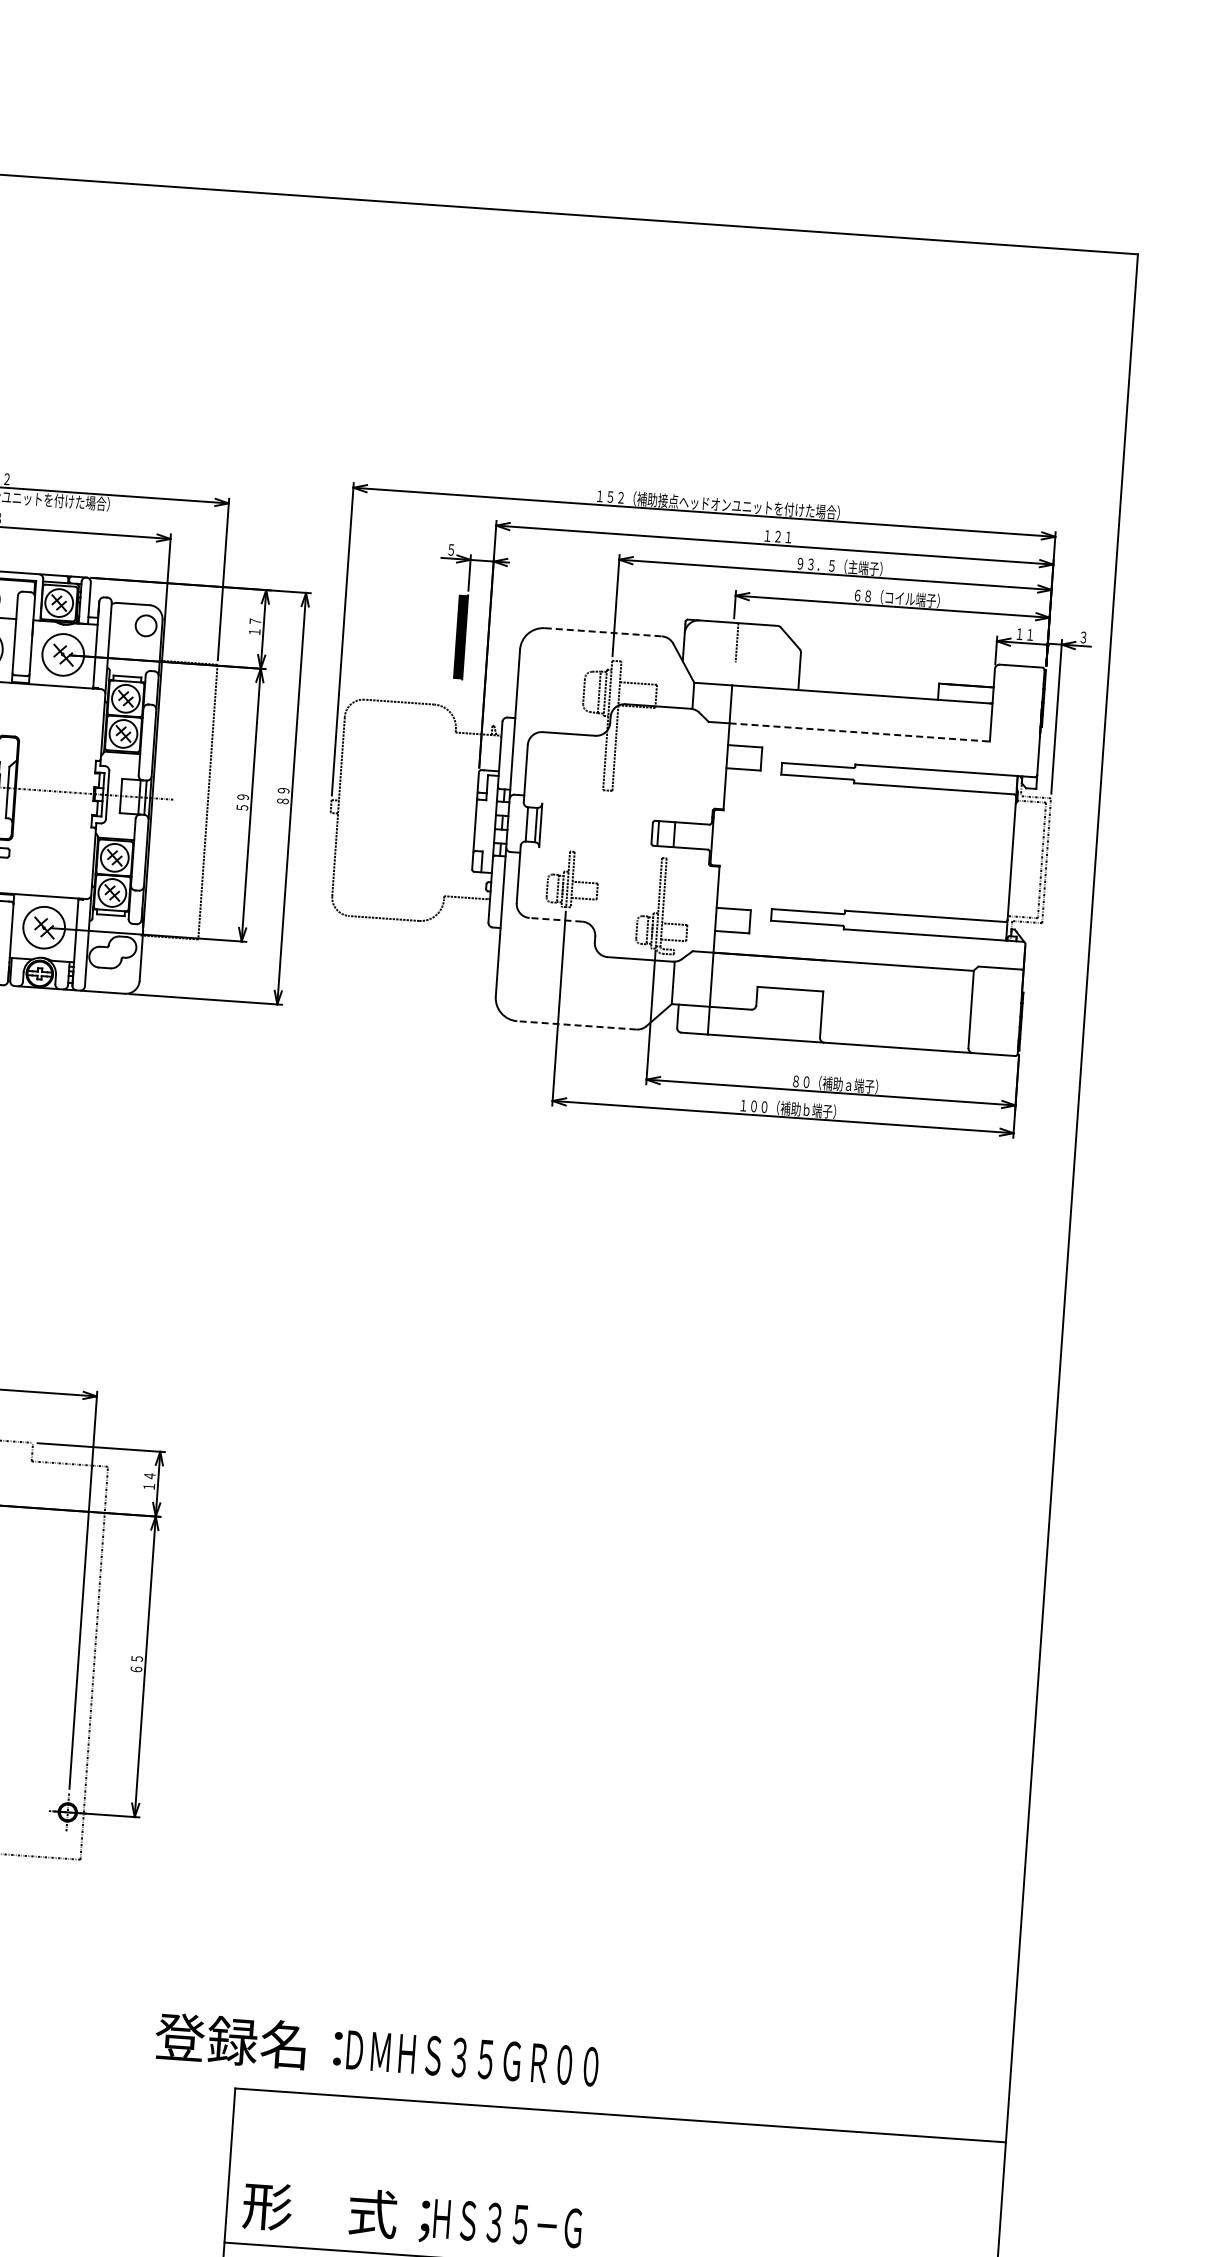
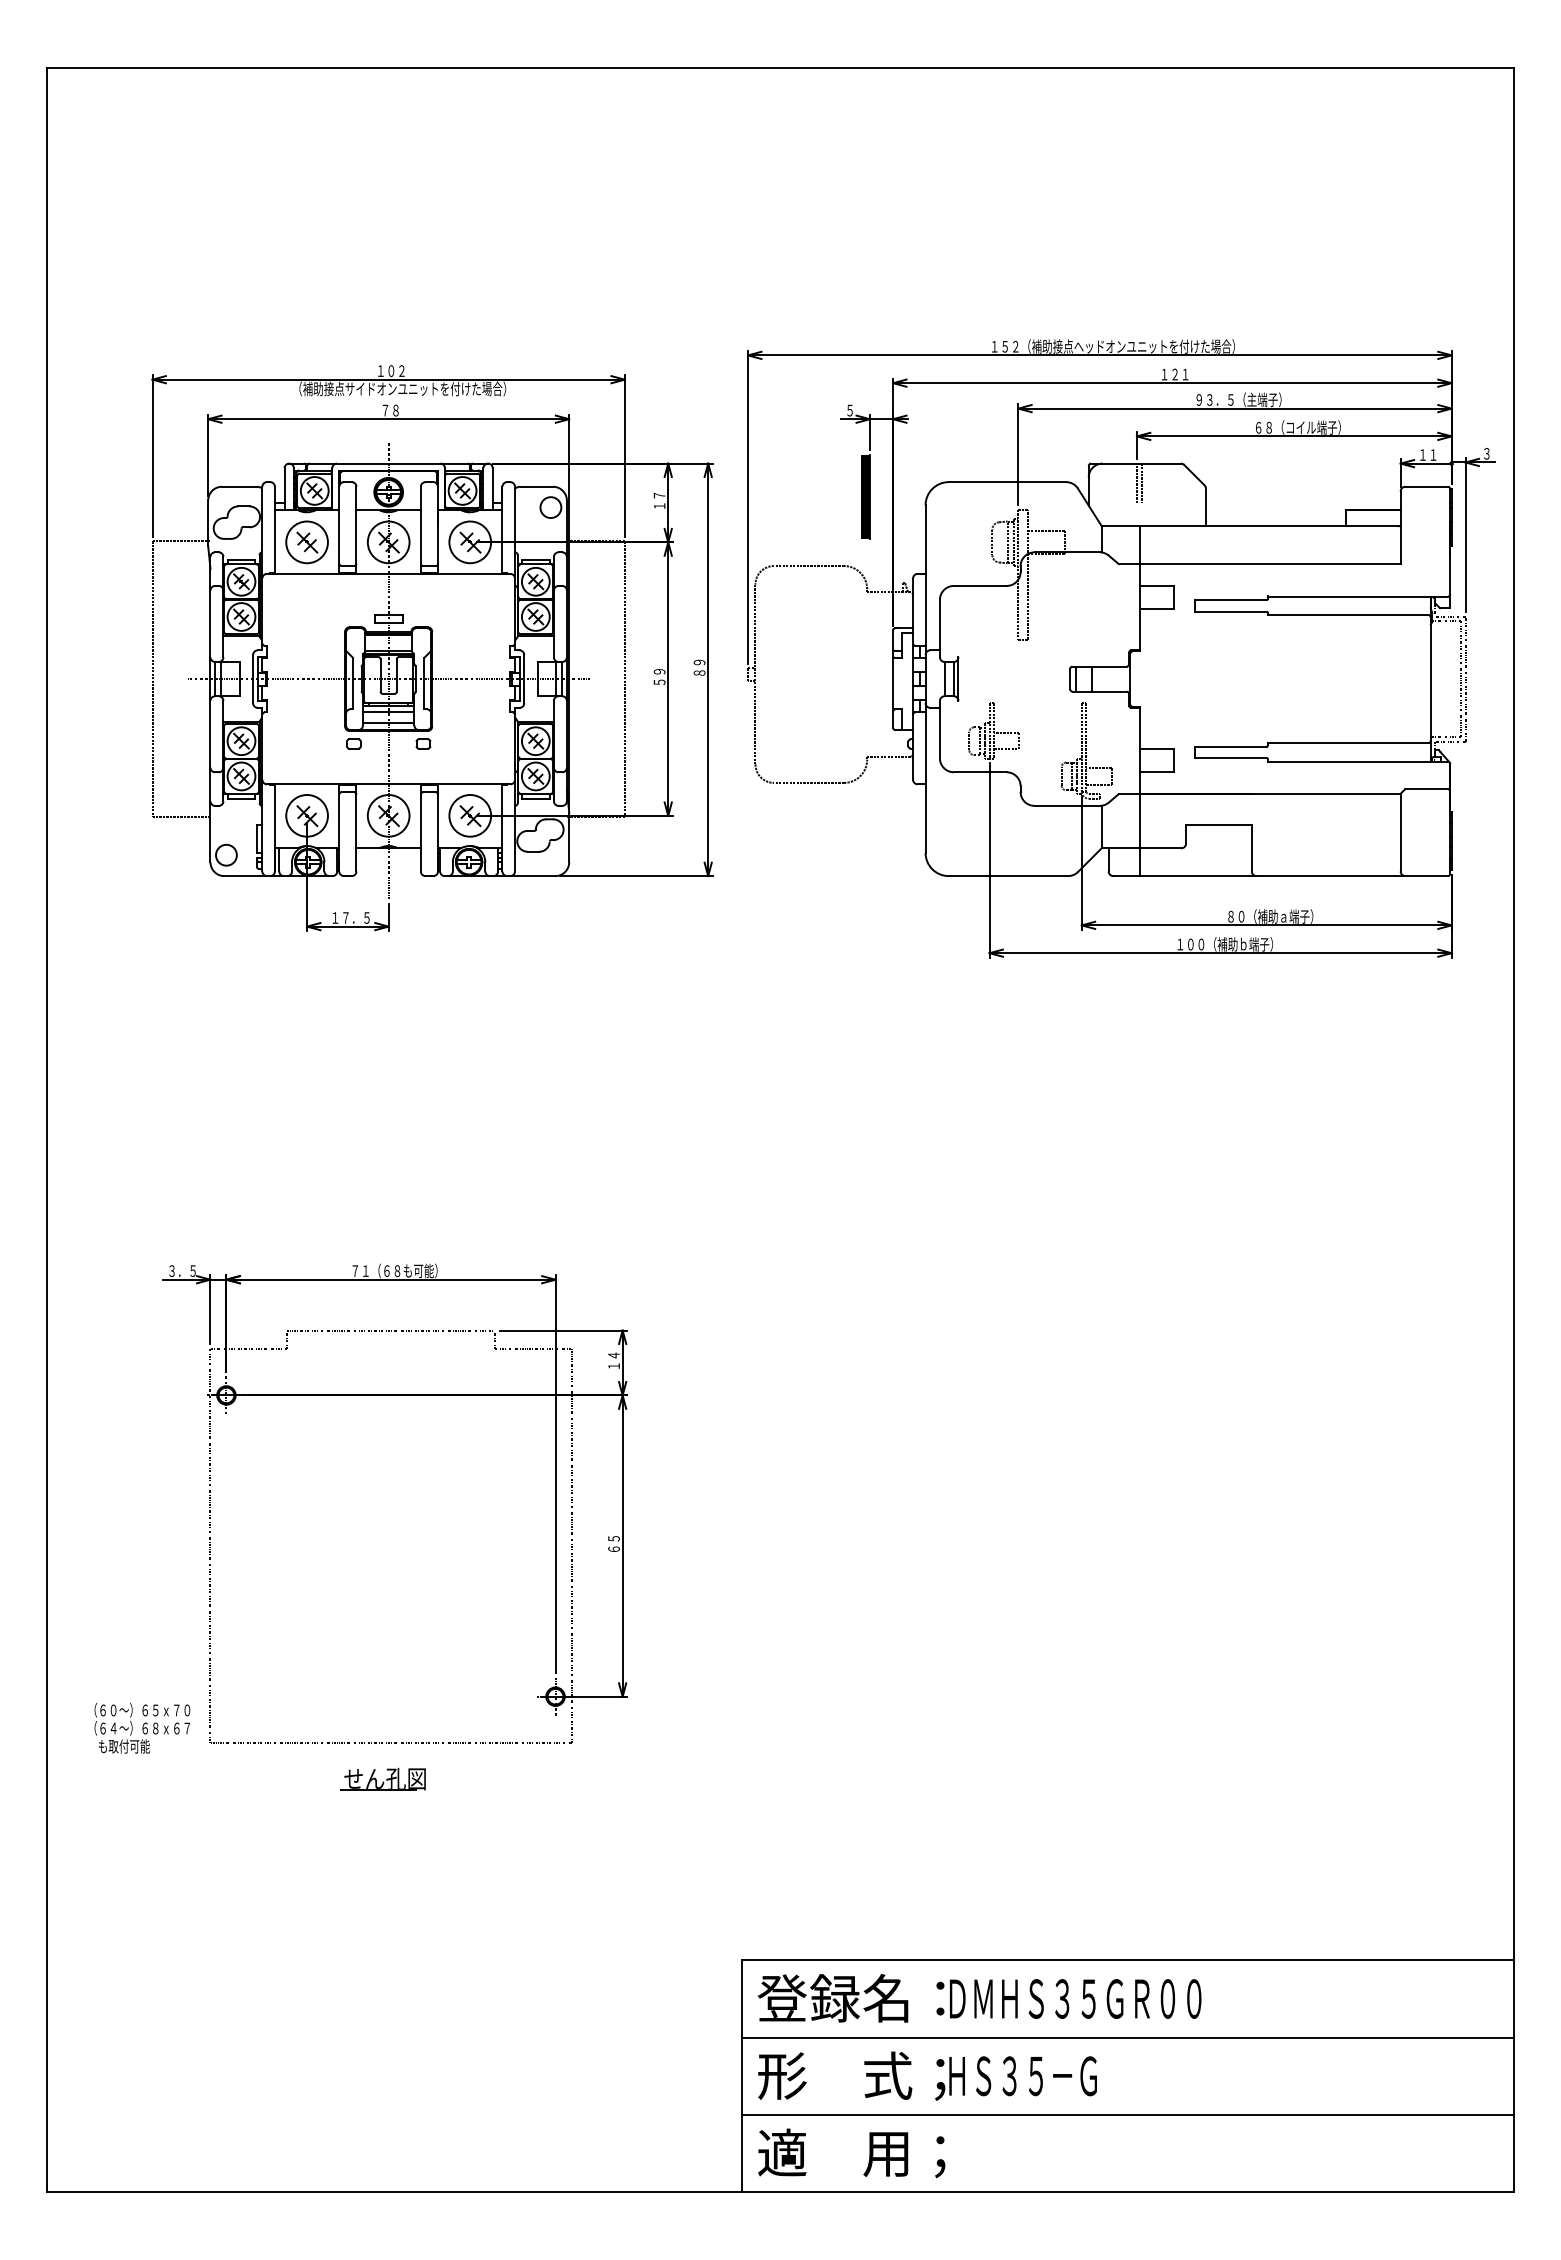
line: (603, 632) -> (1007, 482), dashed -> solid
line: (732, 641) -> (1136, 482), added
line: (860, 732) -> (1270, 564), dashed -> solid
line: (555, 920) -> (979, 772), dashed -> solid
line: (576, 1025) -> (1008, 876), dashed -> solid
text: (376, 2051) -> (979, 1998), moved
line: (614, 2192) -> (1127, 2037), added

